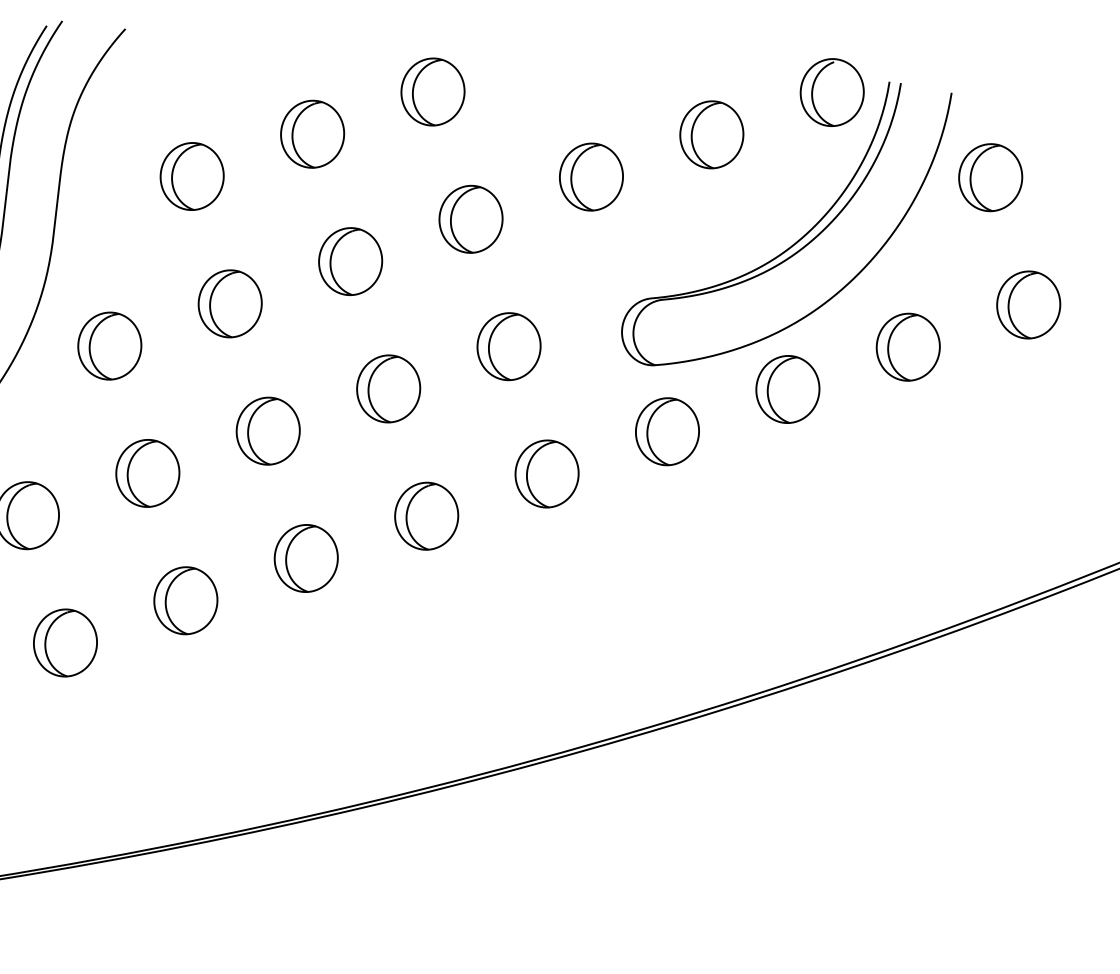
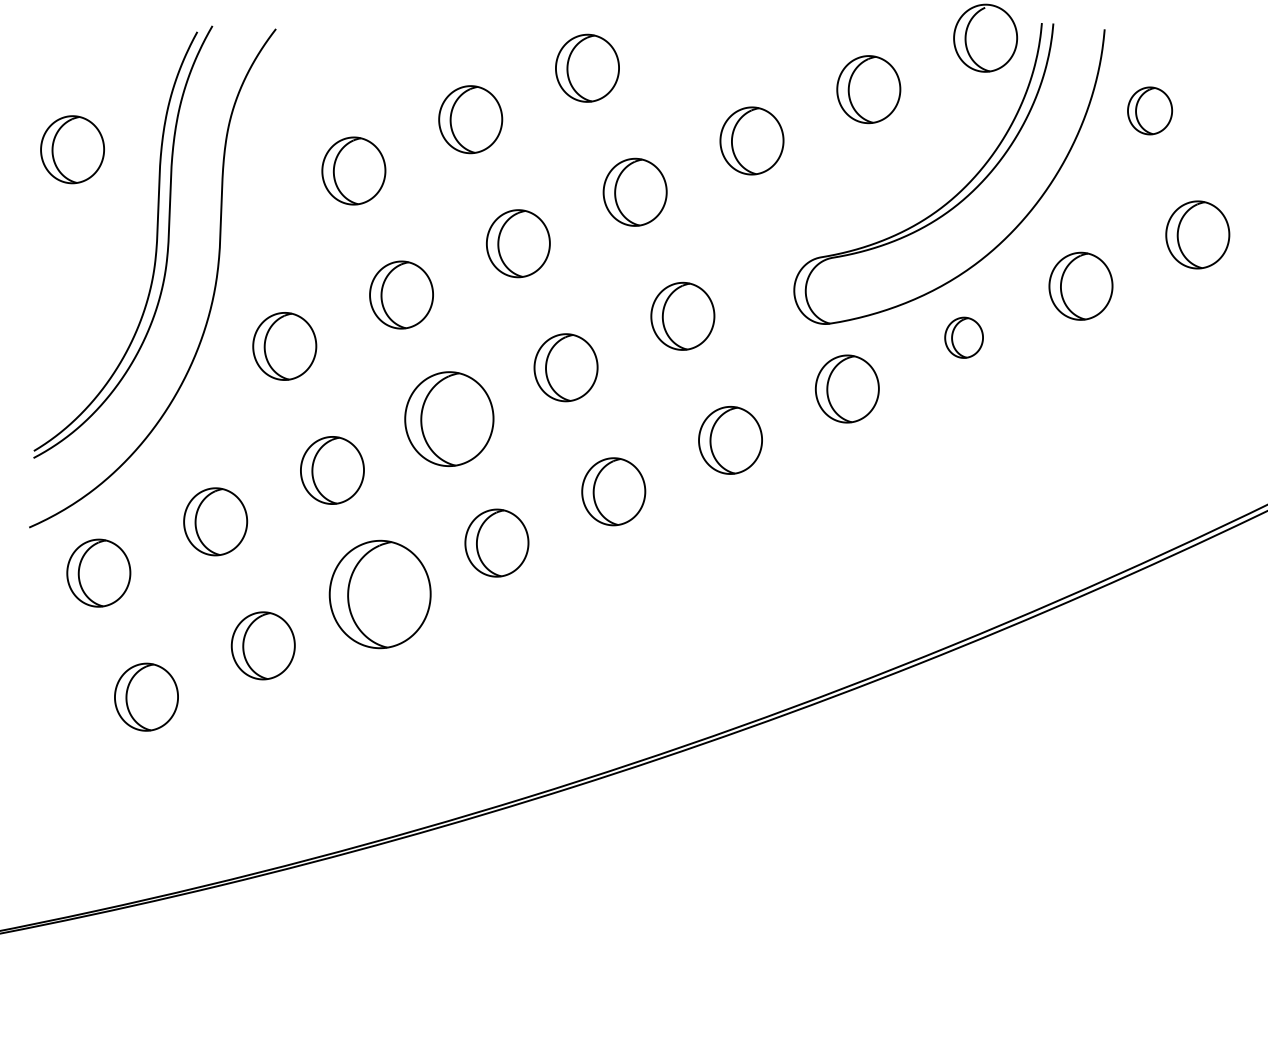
part: (990, 177) -> (1149, 110), size x0.7
part: (787, 389) -> (963, 337), size x0.6
part: (267, 430) -> (448, 418), size x1.4
part: (185, 600) -> (379, 594), size x1.6

